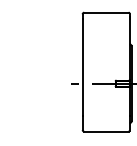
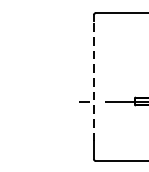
line: (82, 67) -> (93, 81), solid -> dashed

